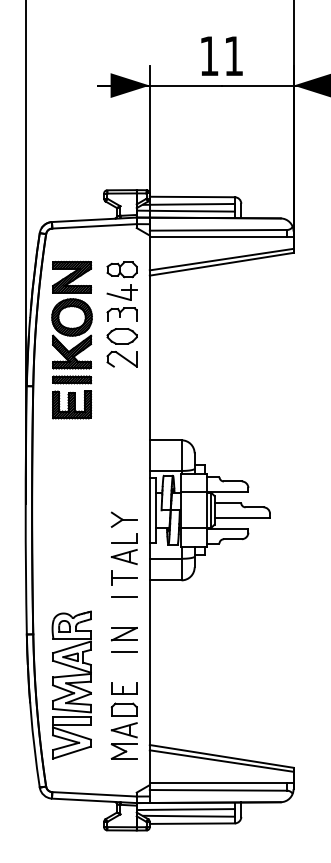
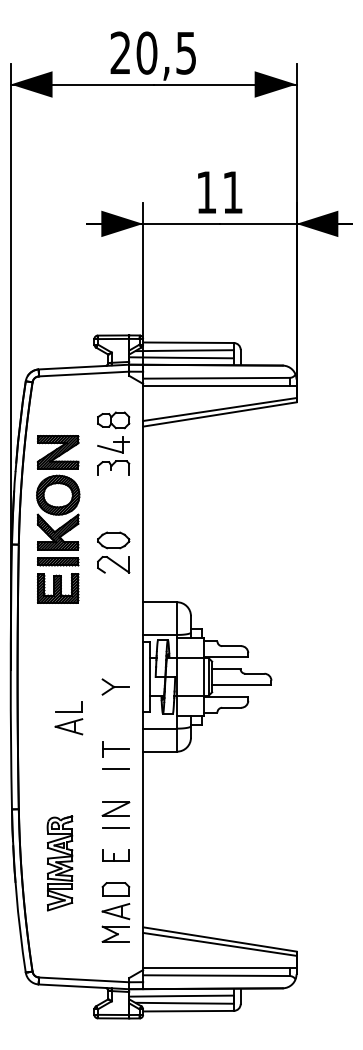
part: (72, 340) -> (58, 519), moved
part: (122, 347) -> (113, 552), moved
part: (123, 549) -> (68, 718), moved
part: (71, 685) -> (59, 863), size x0.6
part: (123, 688) -> (115, 855), moved

